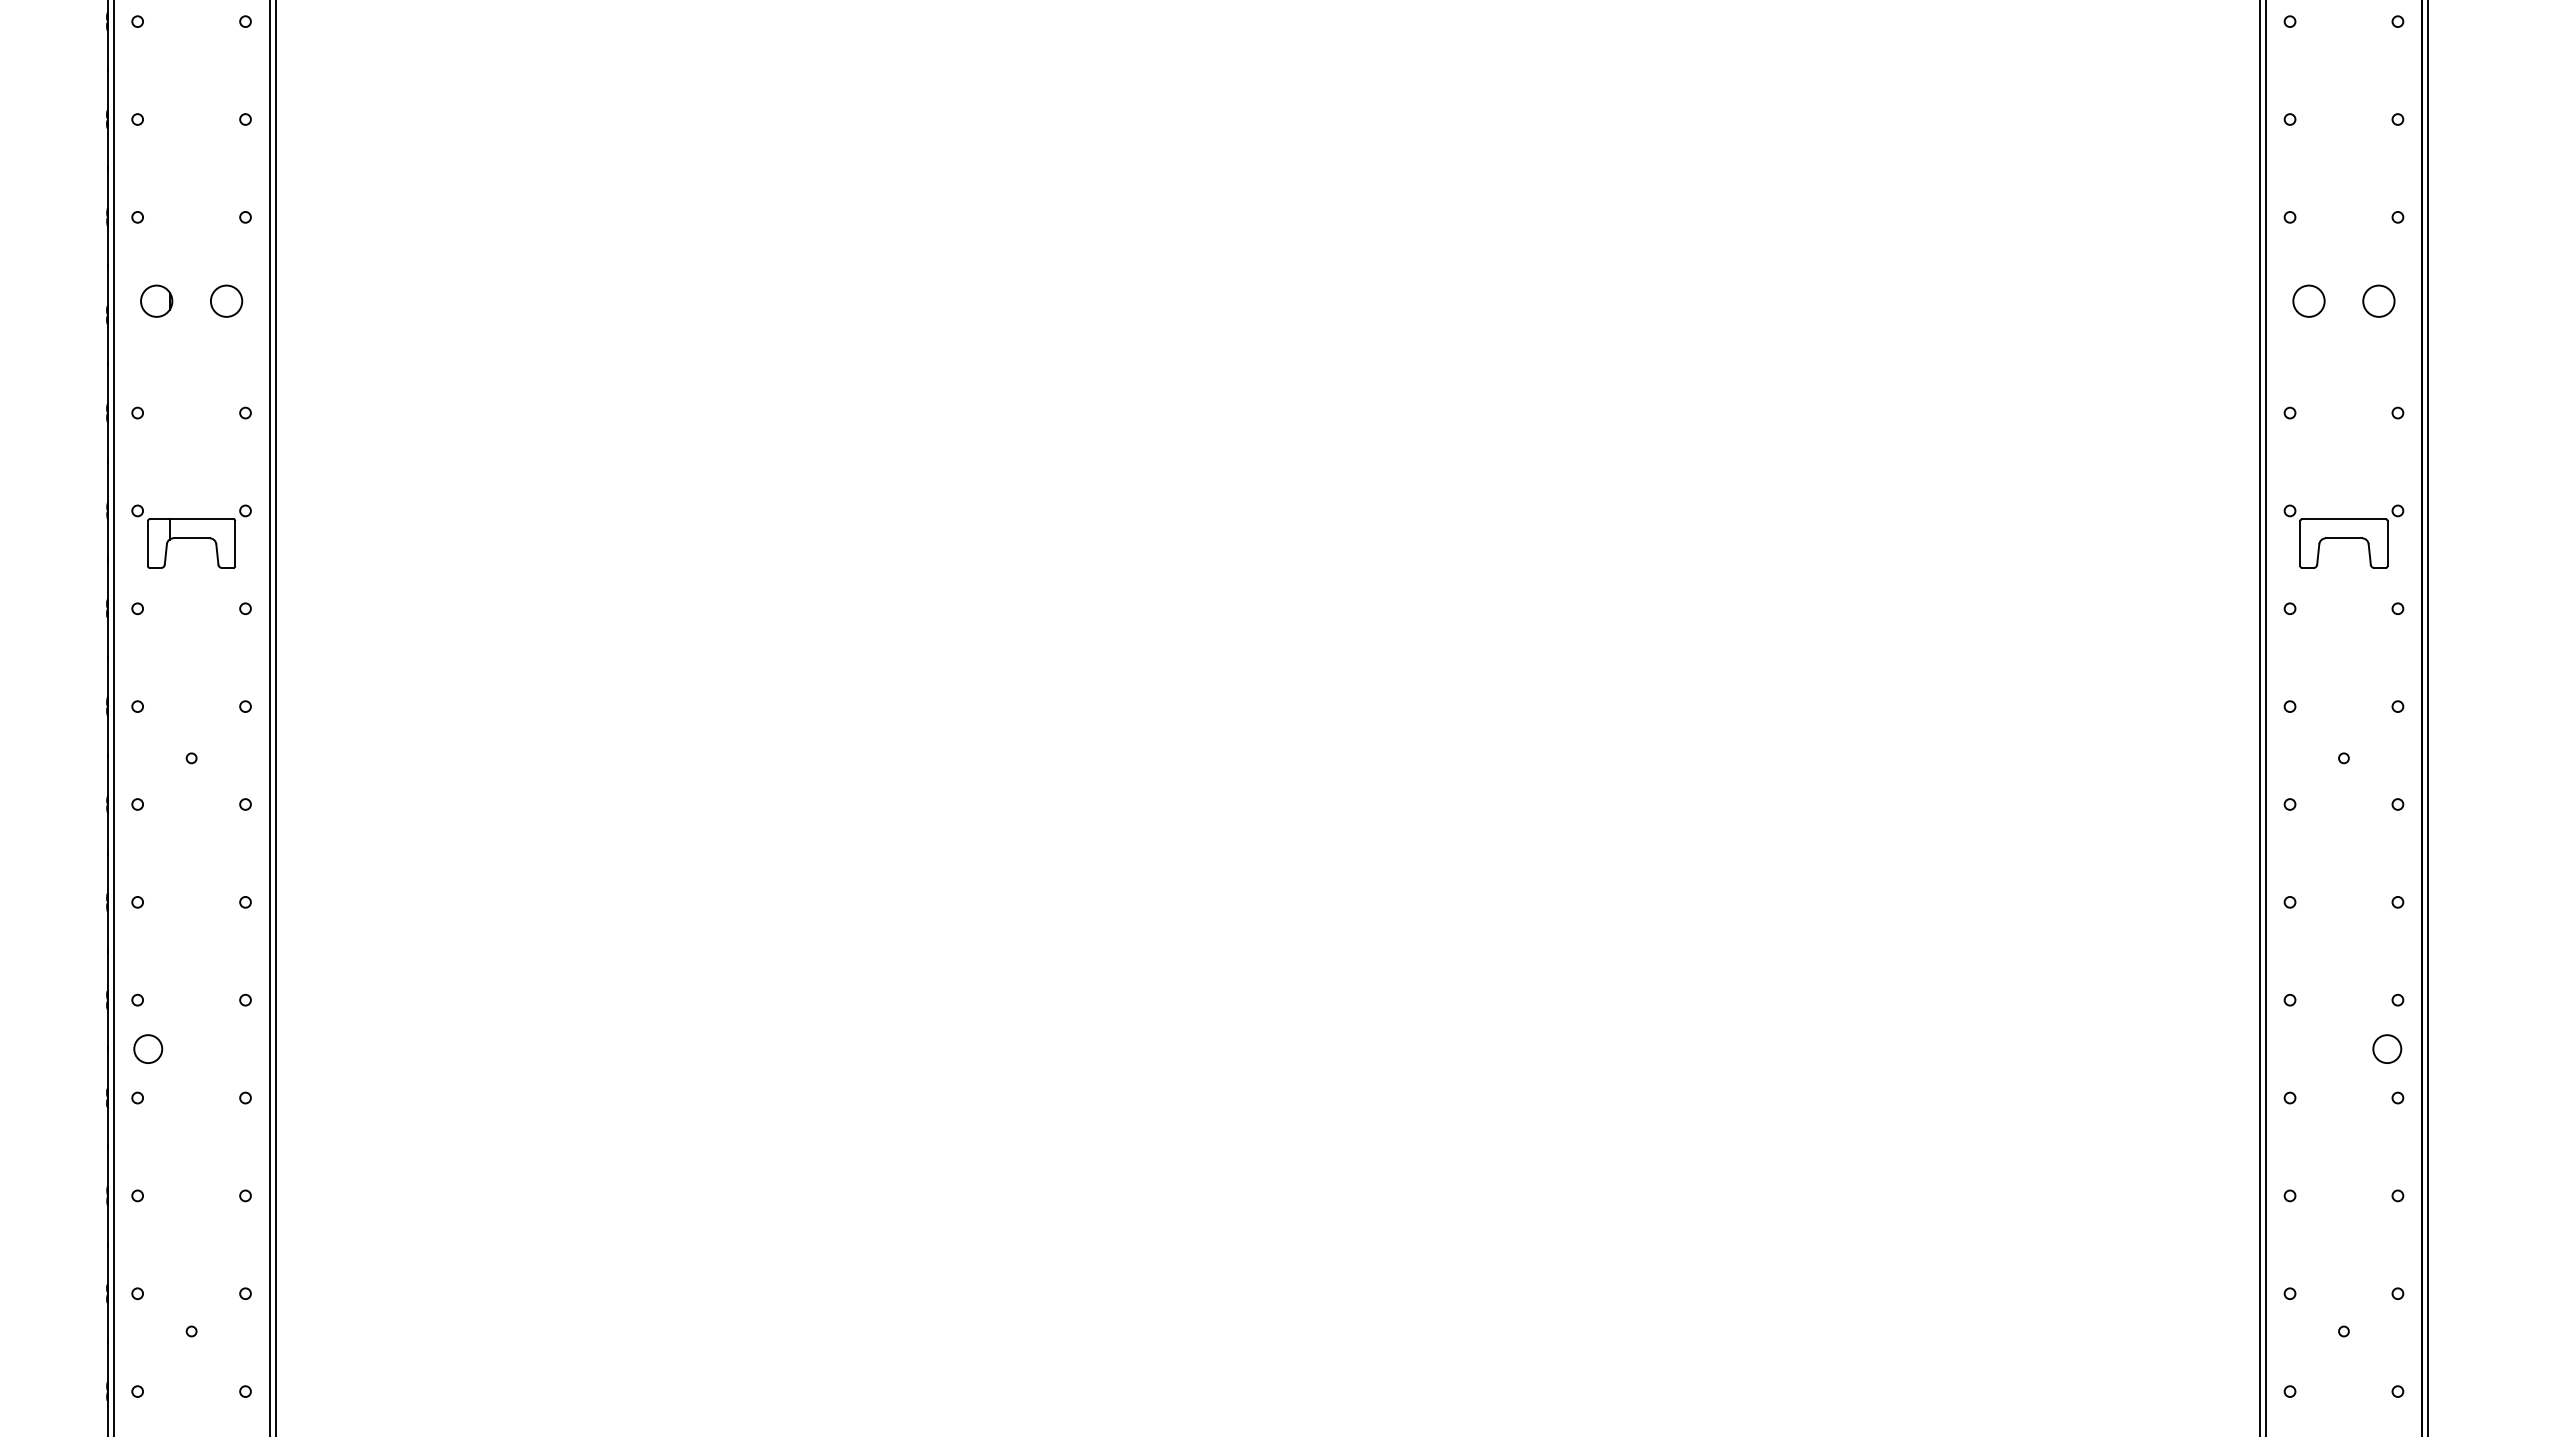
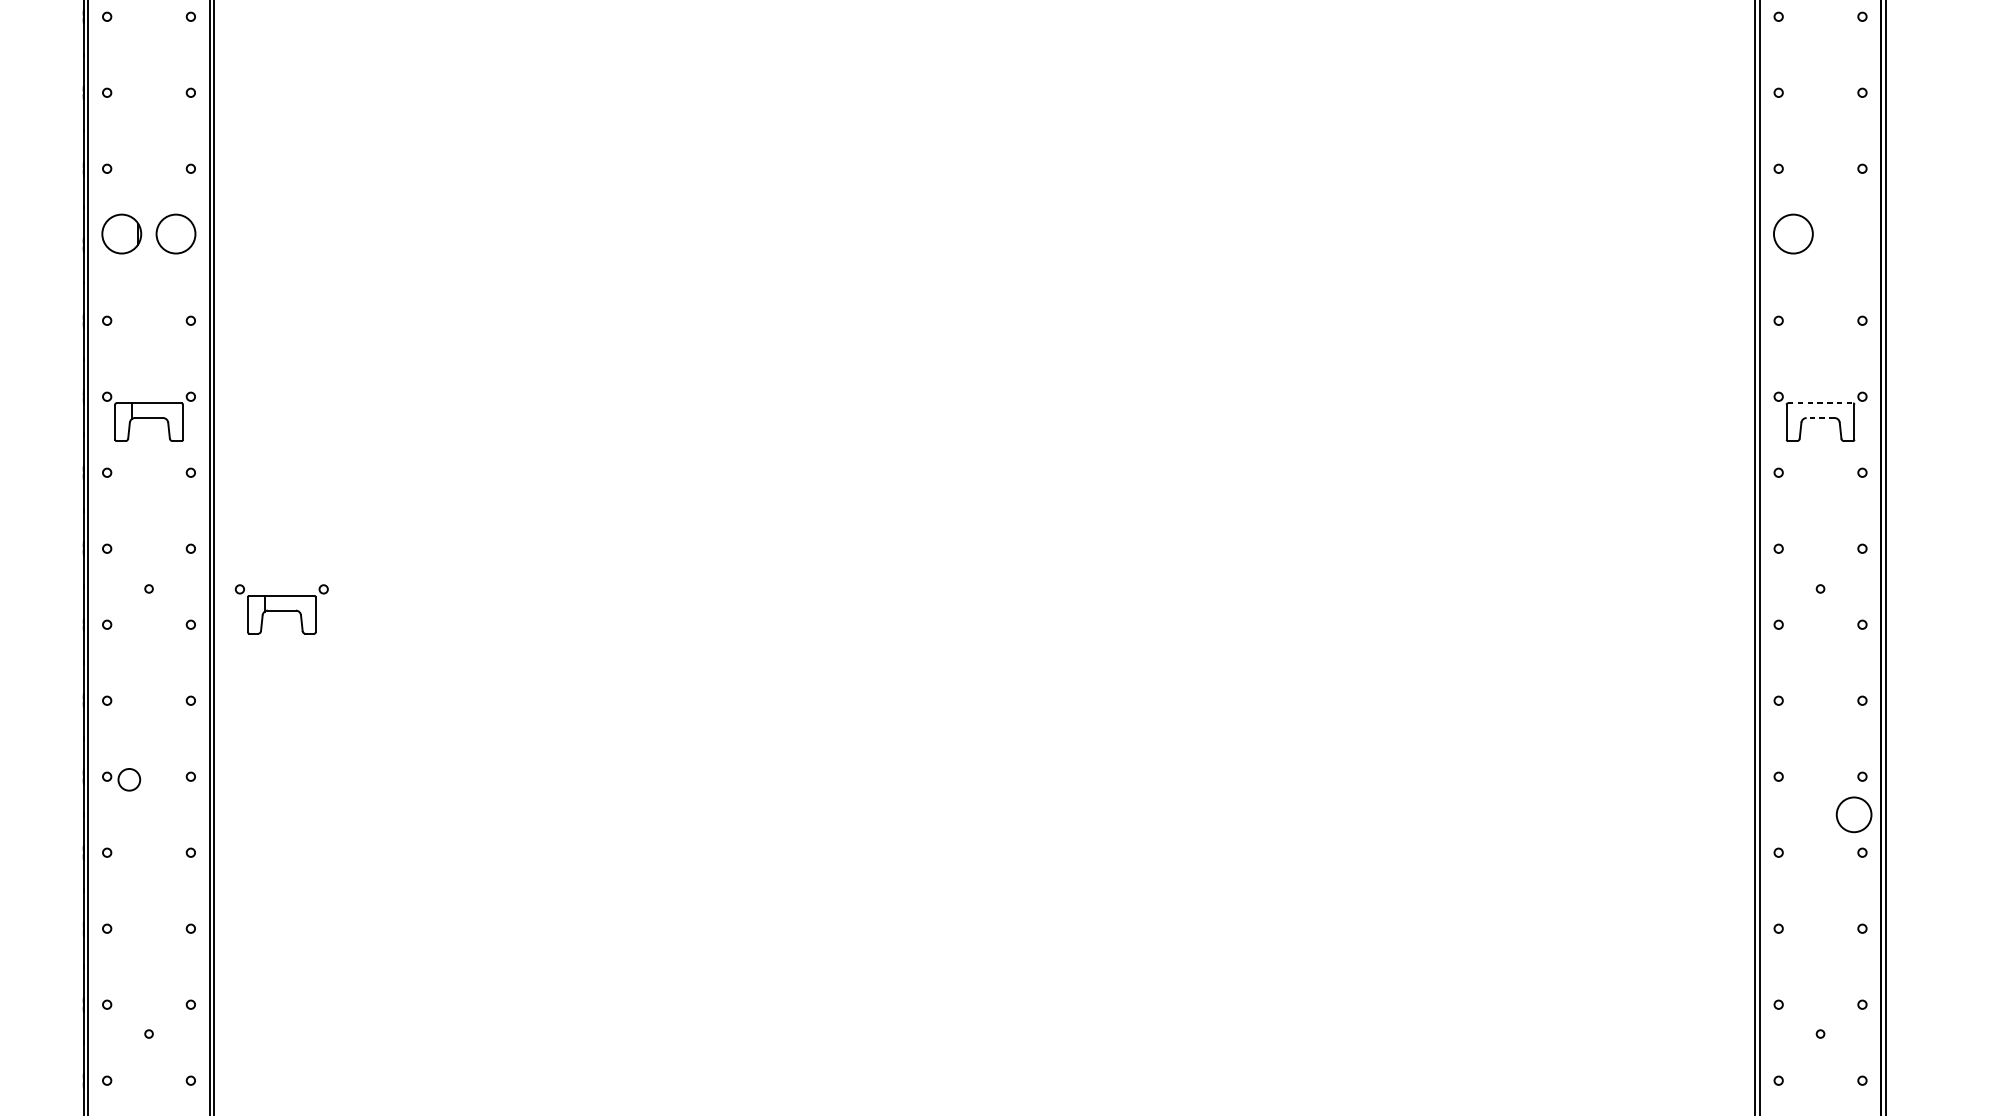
part: (156, 300) -> (121, 233), size x1.6
circle: (226, 300) -> (176, 233), size x1.6
circle: (2308, 300) -> (1793, 233), size x1.6
circle: (2378, 300) -> (1847, 233), removed
line: (2343, 519) -> (1820, 403), solid -> dashed
line: (2343, 538) -> (1820, 418), solid -> dashed
part: (362, 784) -> (281, 609), added
circle: (148, 1048) -> (129, 779), moved
circle: (2387, 1048) -> (1854, 814), size x1.6

